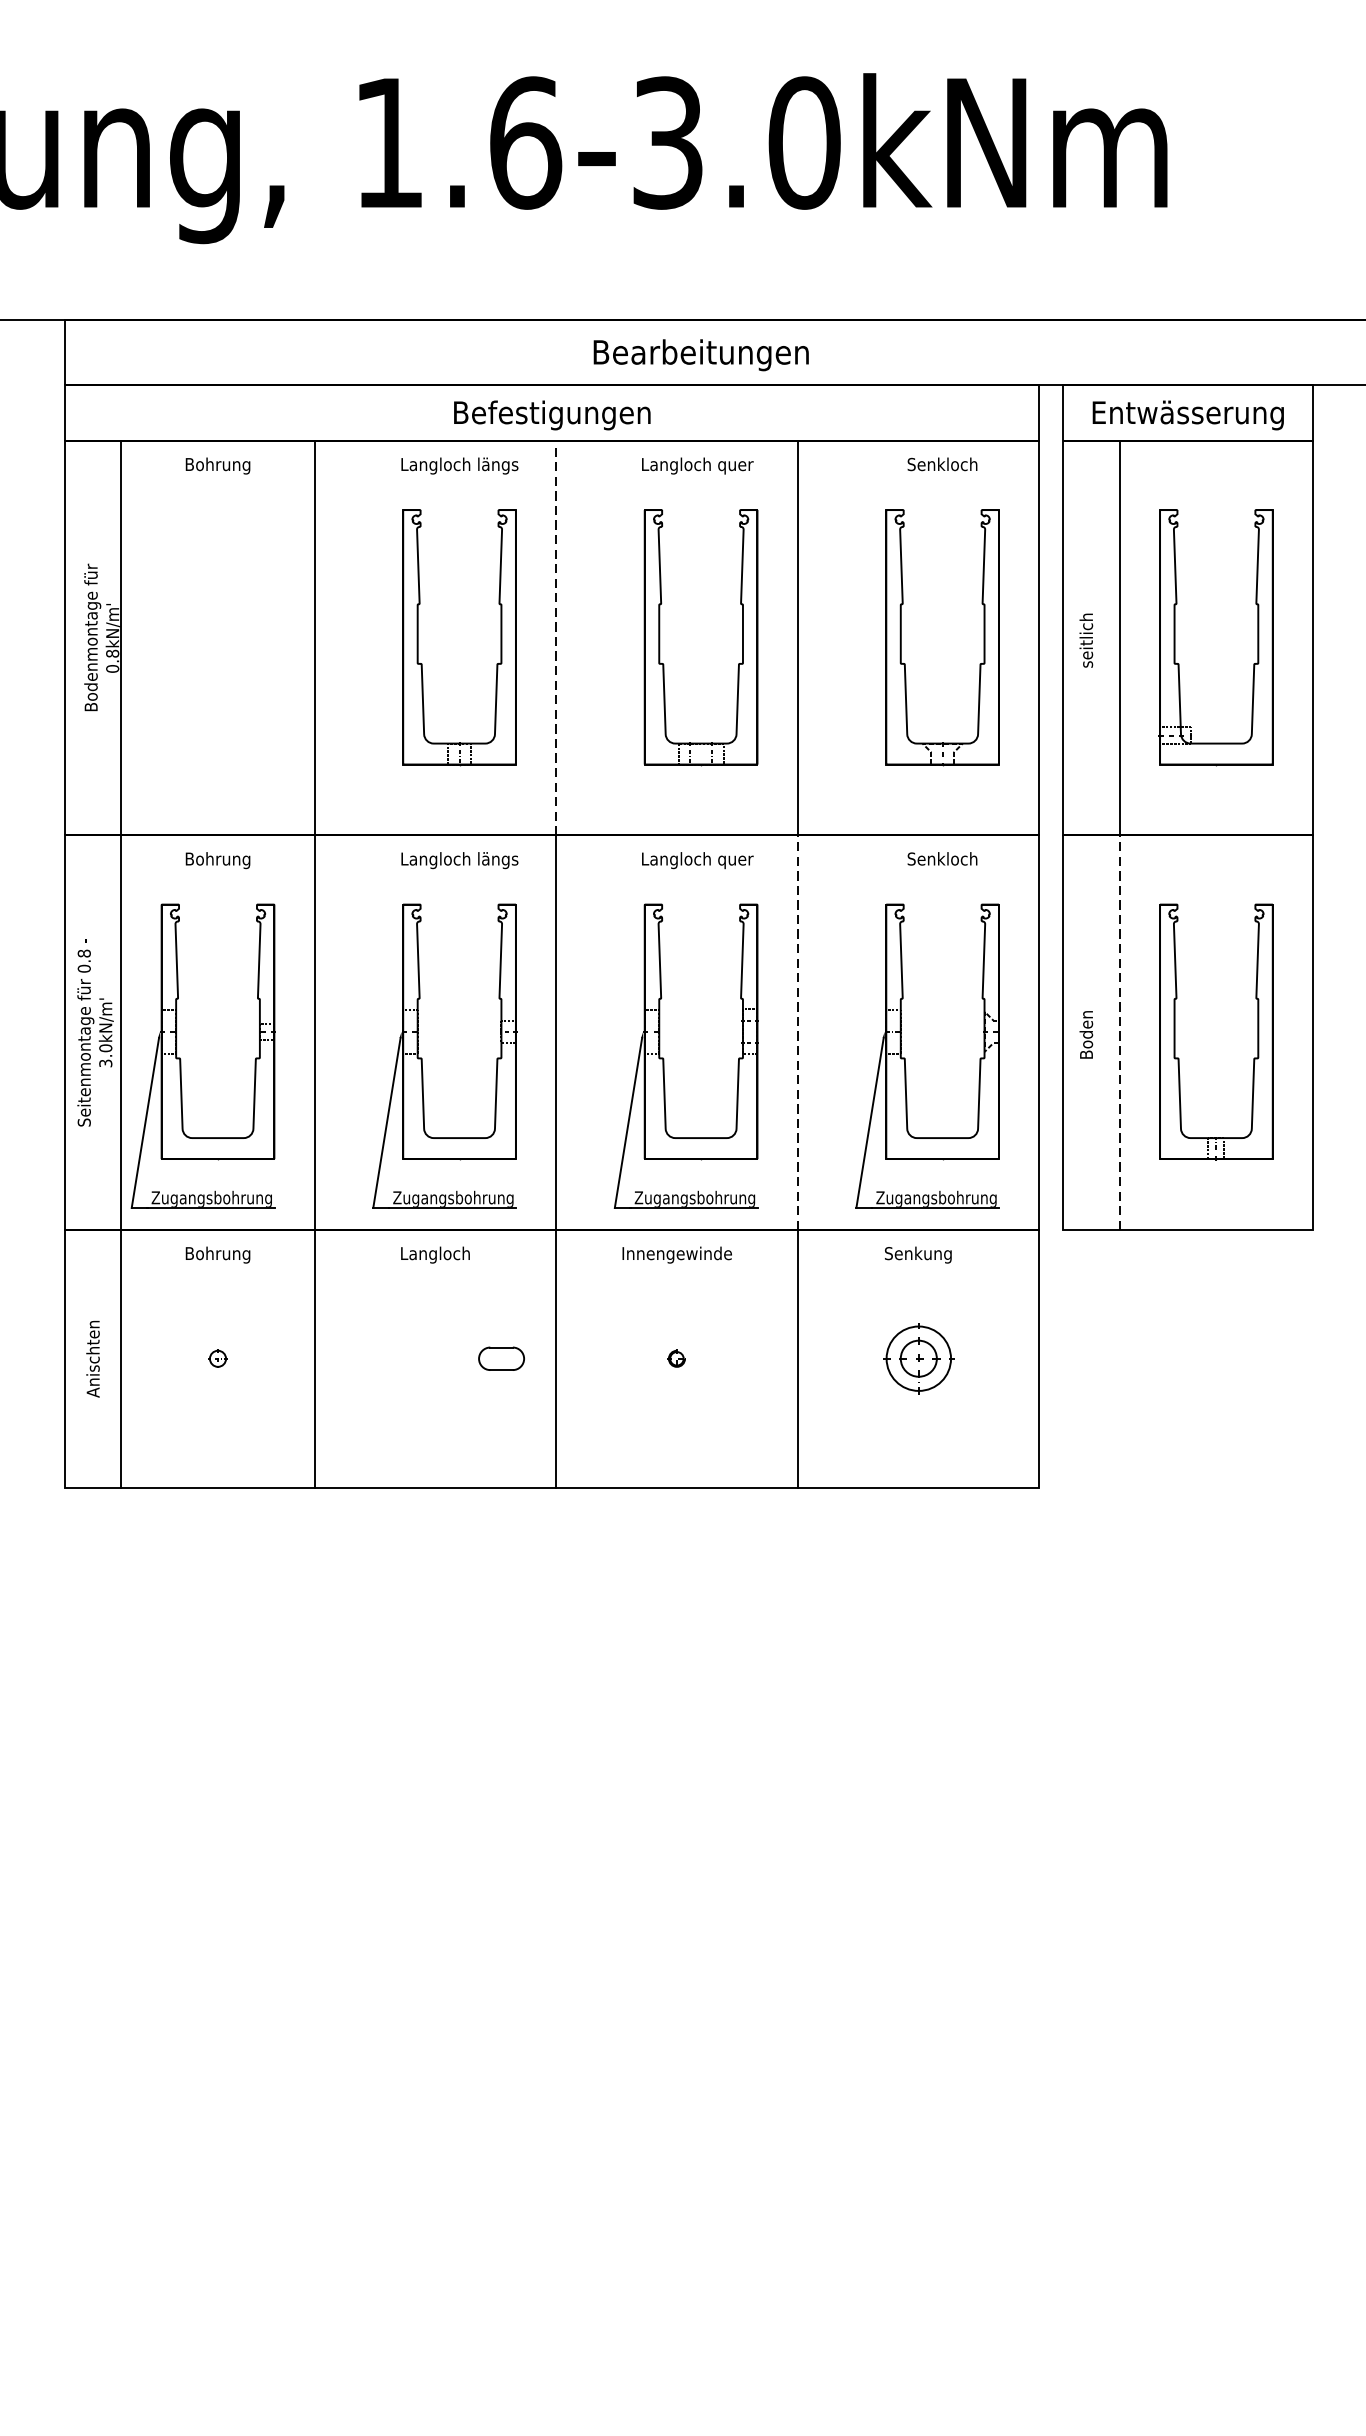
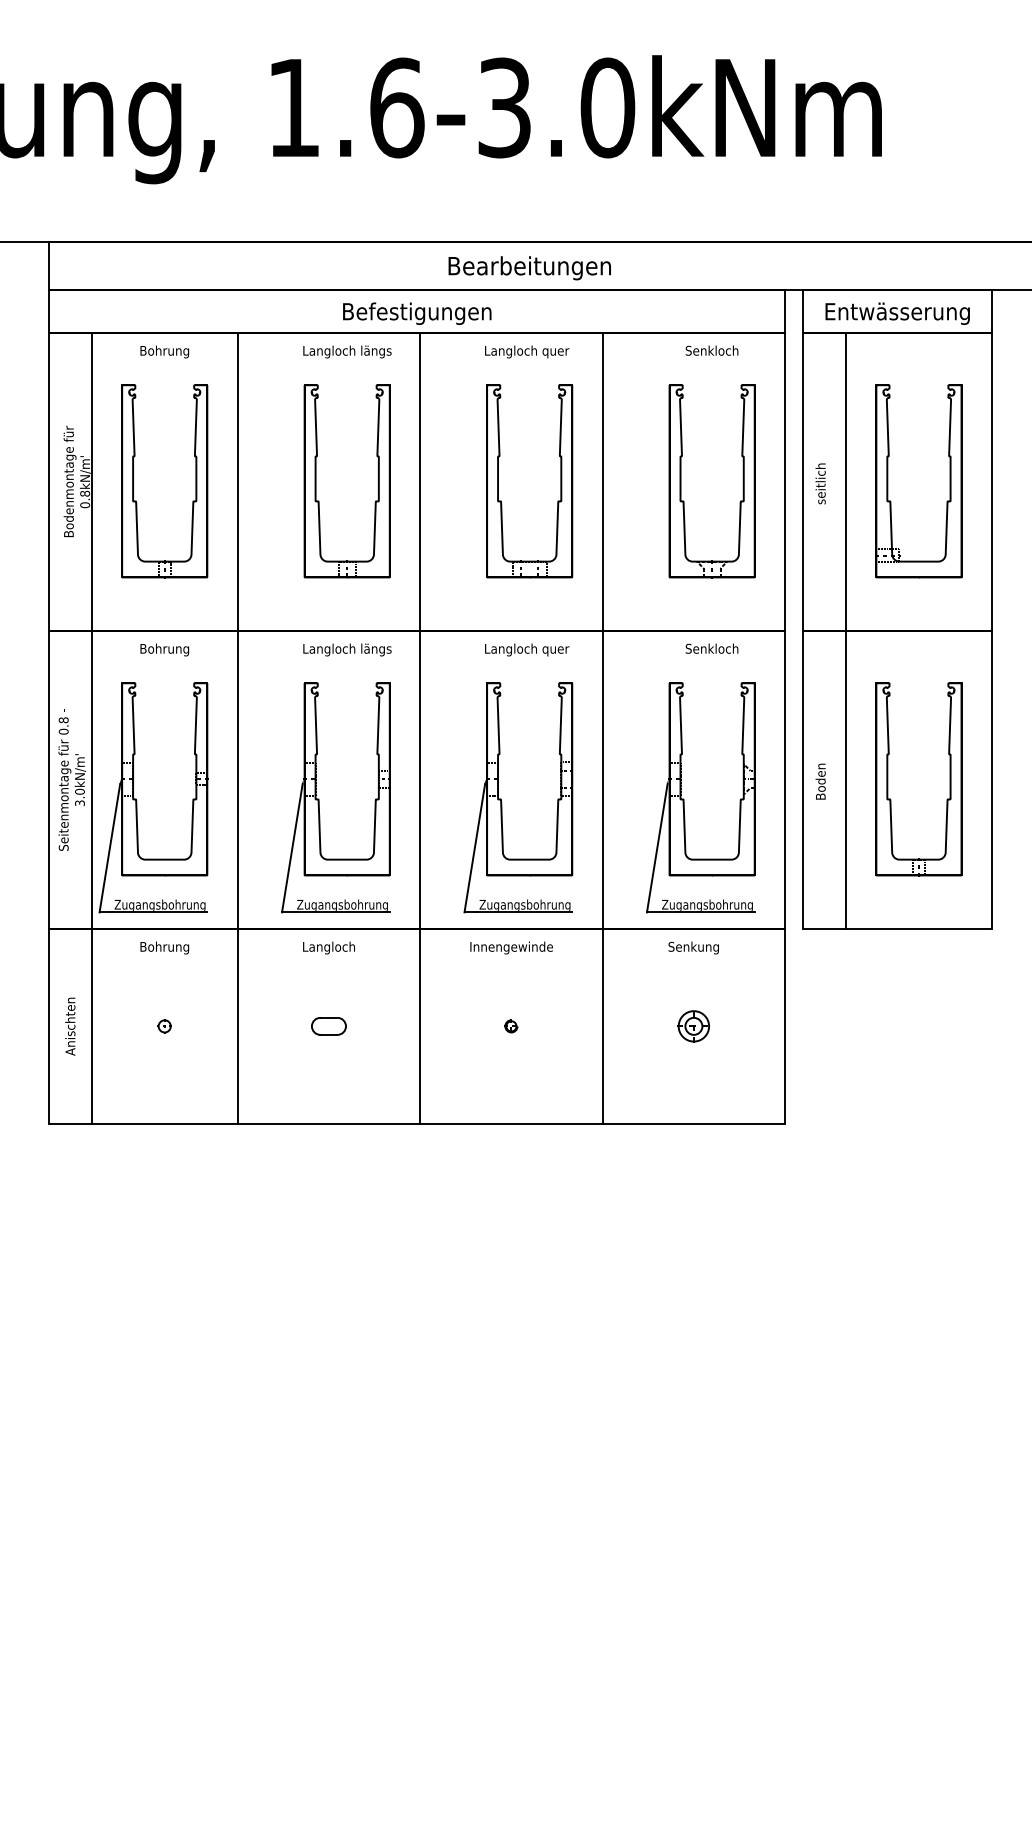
part: (176, 637) -> (133, 481), added
line: (556, 637) -> (420, 481), dashed -> solid
line: (797, 1032) -> (602, 779), dashed -> solid
line: (1119, 1032) -> (845, 779), dashed -> solid
part: (500, 1358) -> (328, 1026), moved
part: (917, 1358) -> (693, 1026), size x0.62

